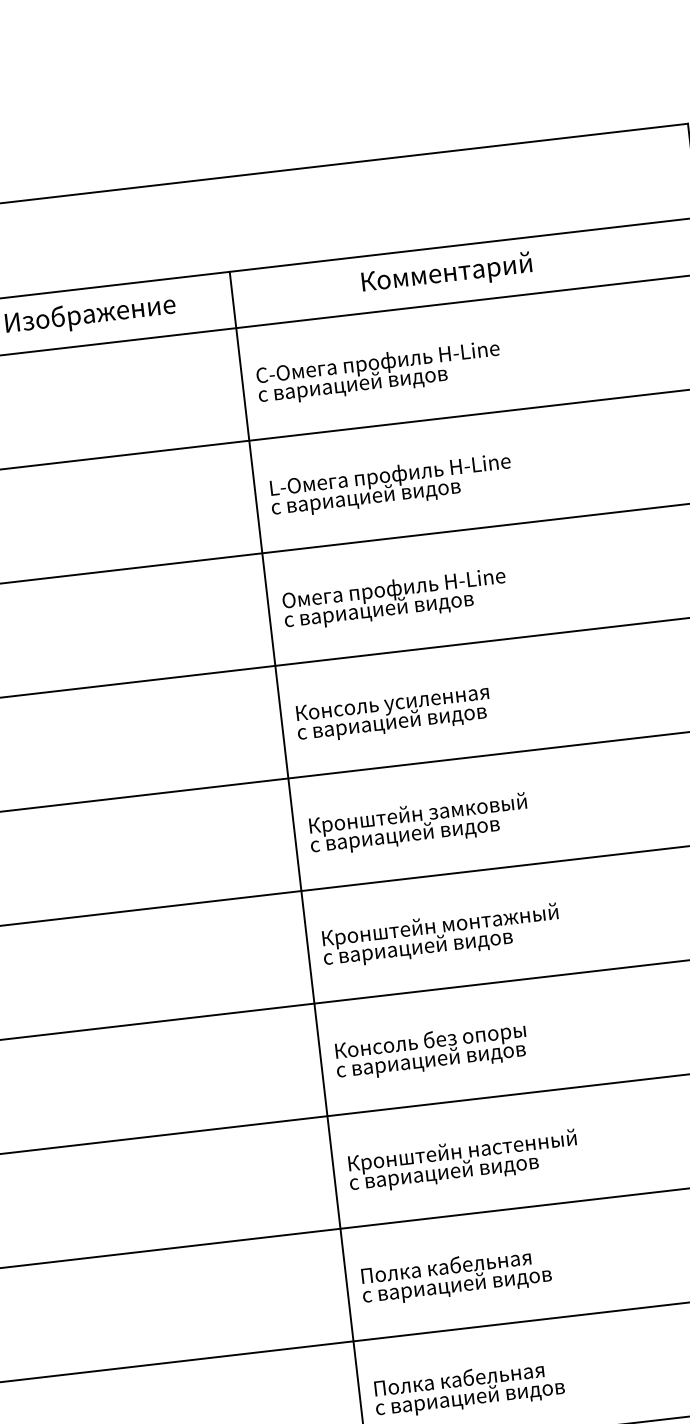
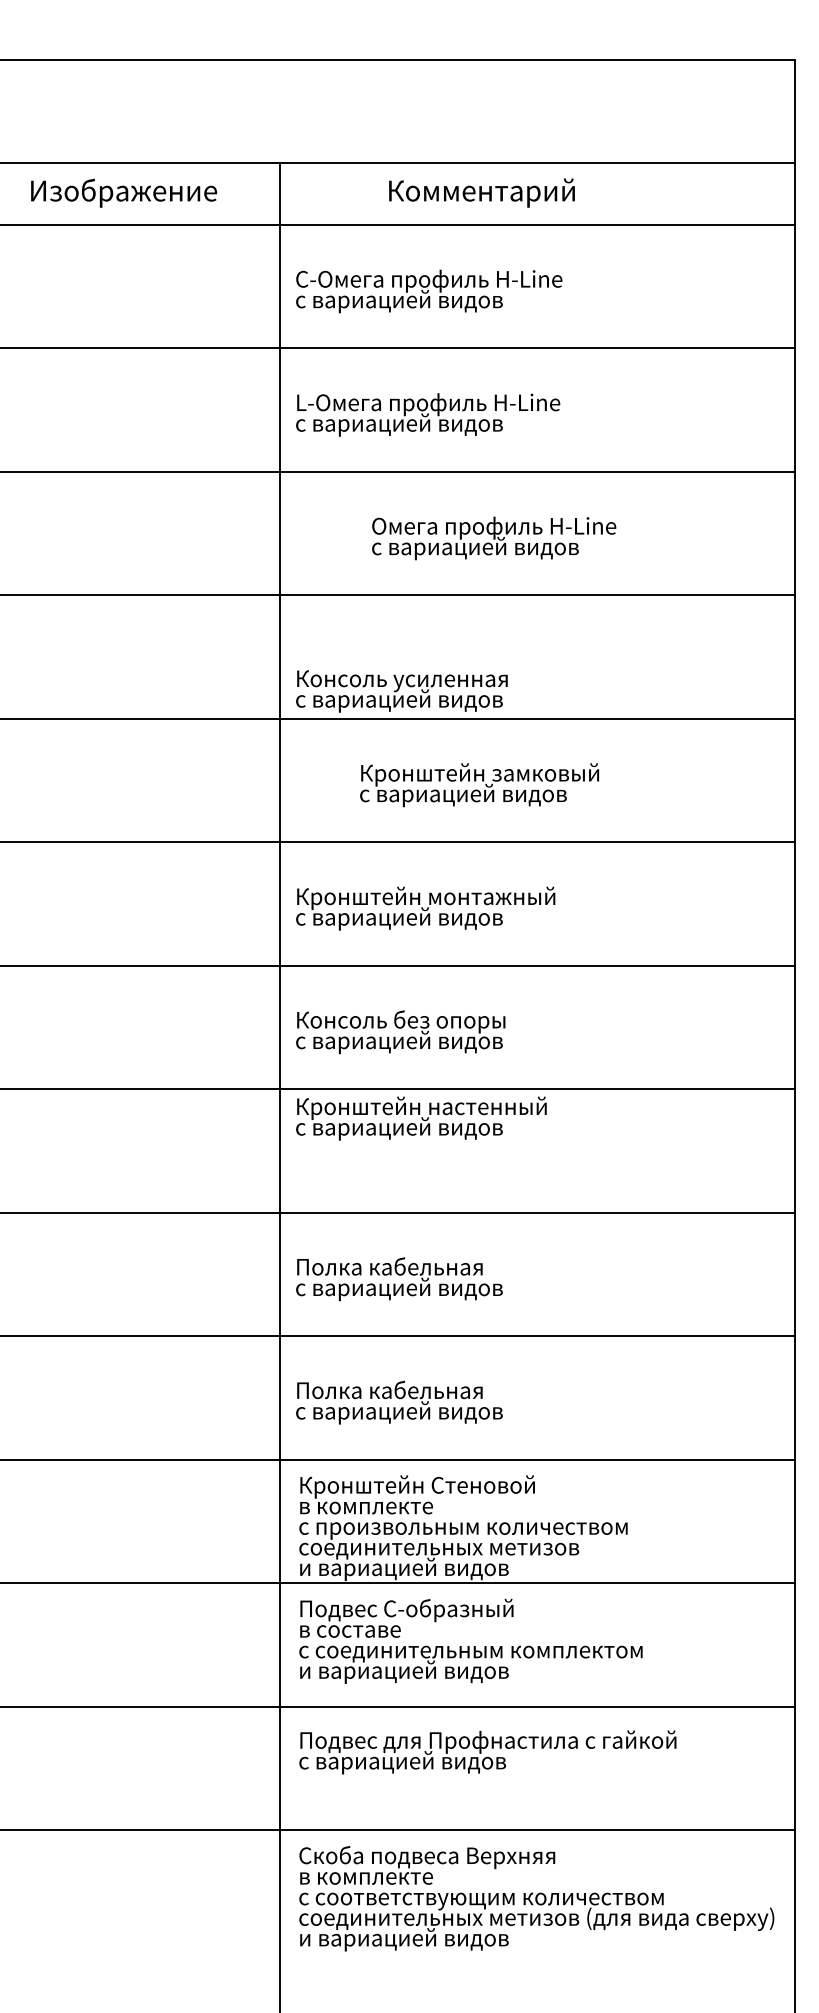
text: (446, 273) -> (481, 192), moved
text: (395, 599) -> (494, 538), moved
text: (393, 714) -> (401, 691), moved
text: (418, 824) -> (479, 785), moved
text: (463, 1161) -> (421, 1118), moved

